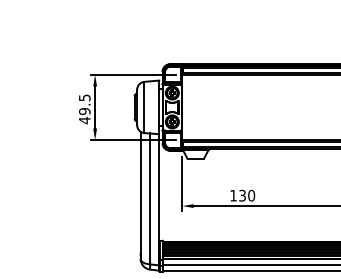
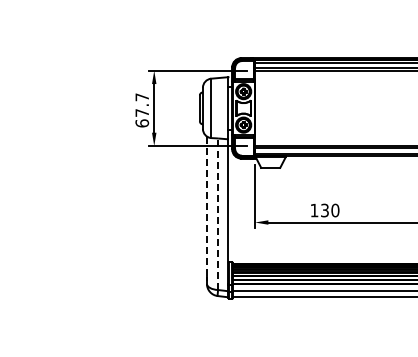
text: (85, 109) -> (142, 110), 49.5 -> 67.7
line: (140, 193) -> (206, 207), solid -> dashed
line: (150, 199) -> (218, 214), solid -> dashed

